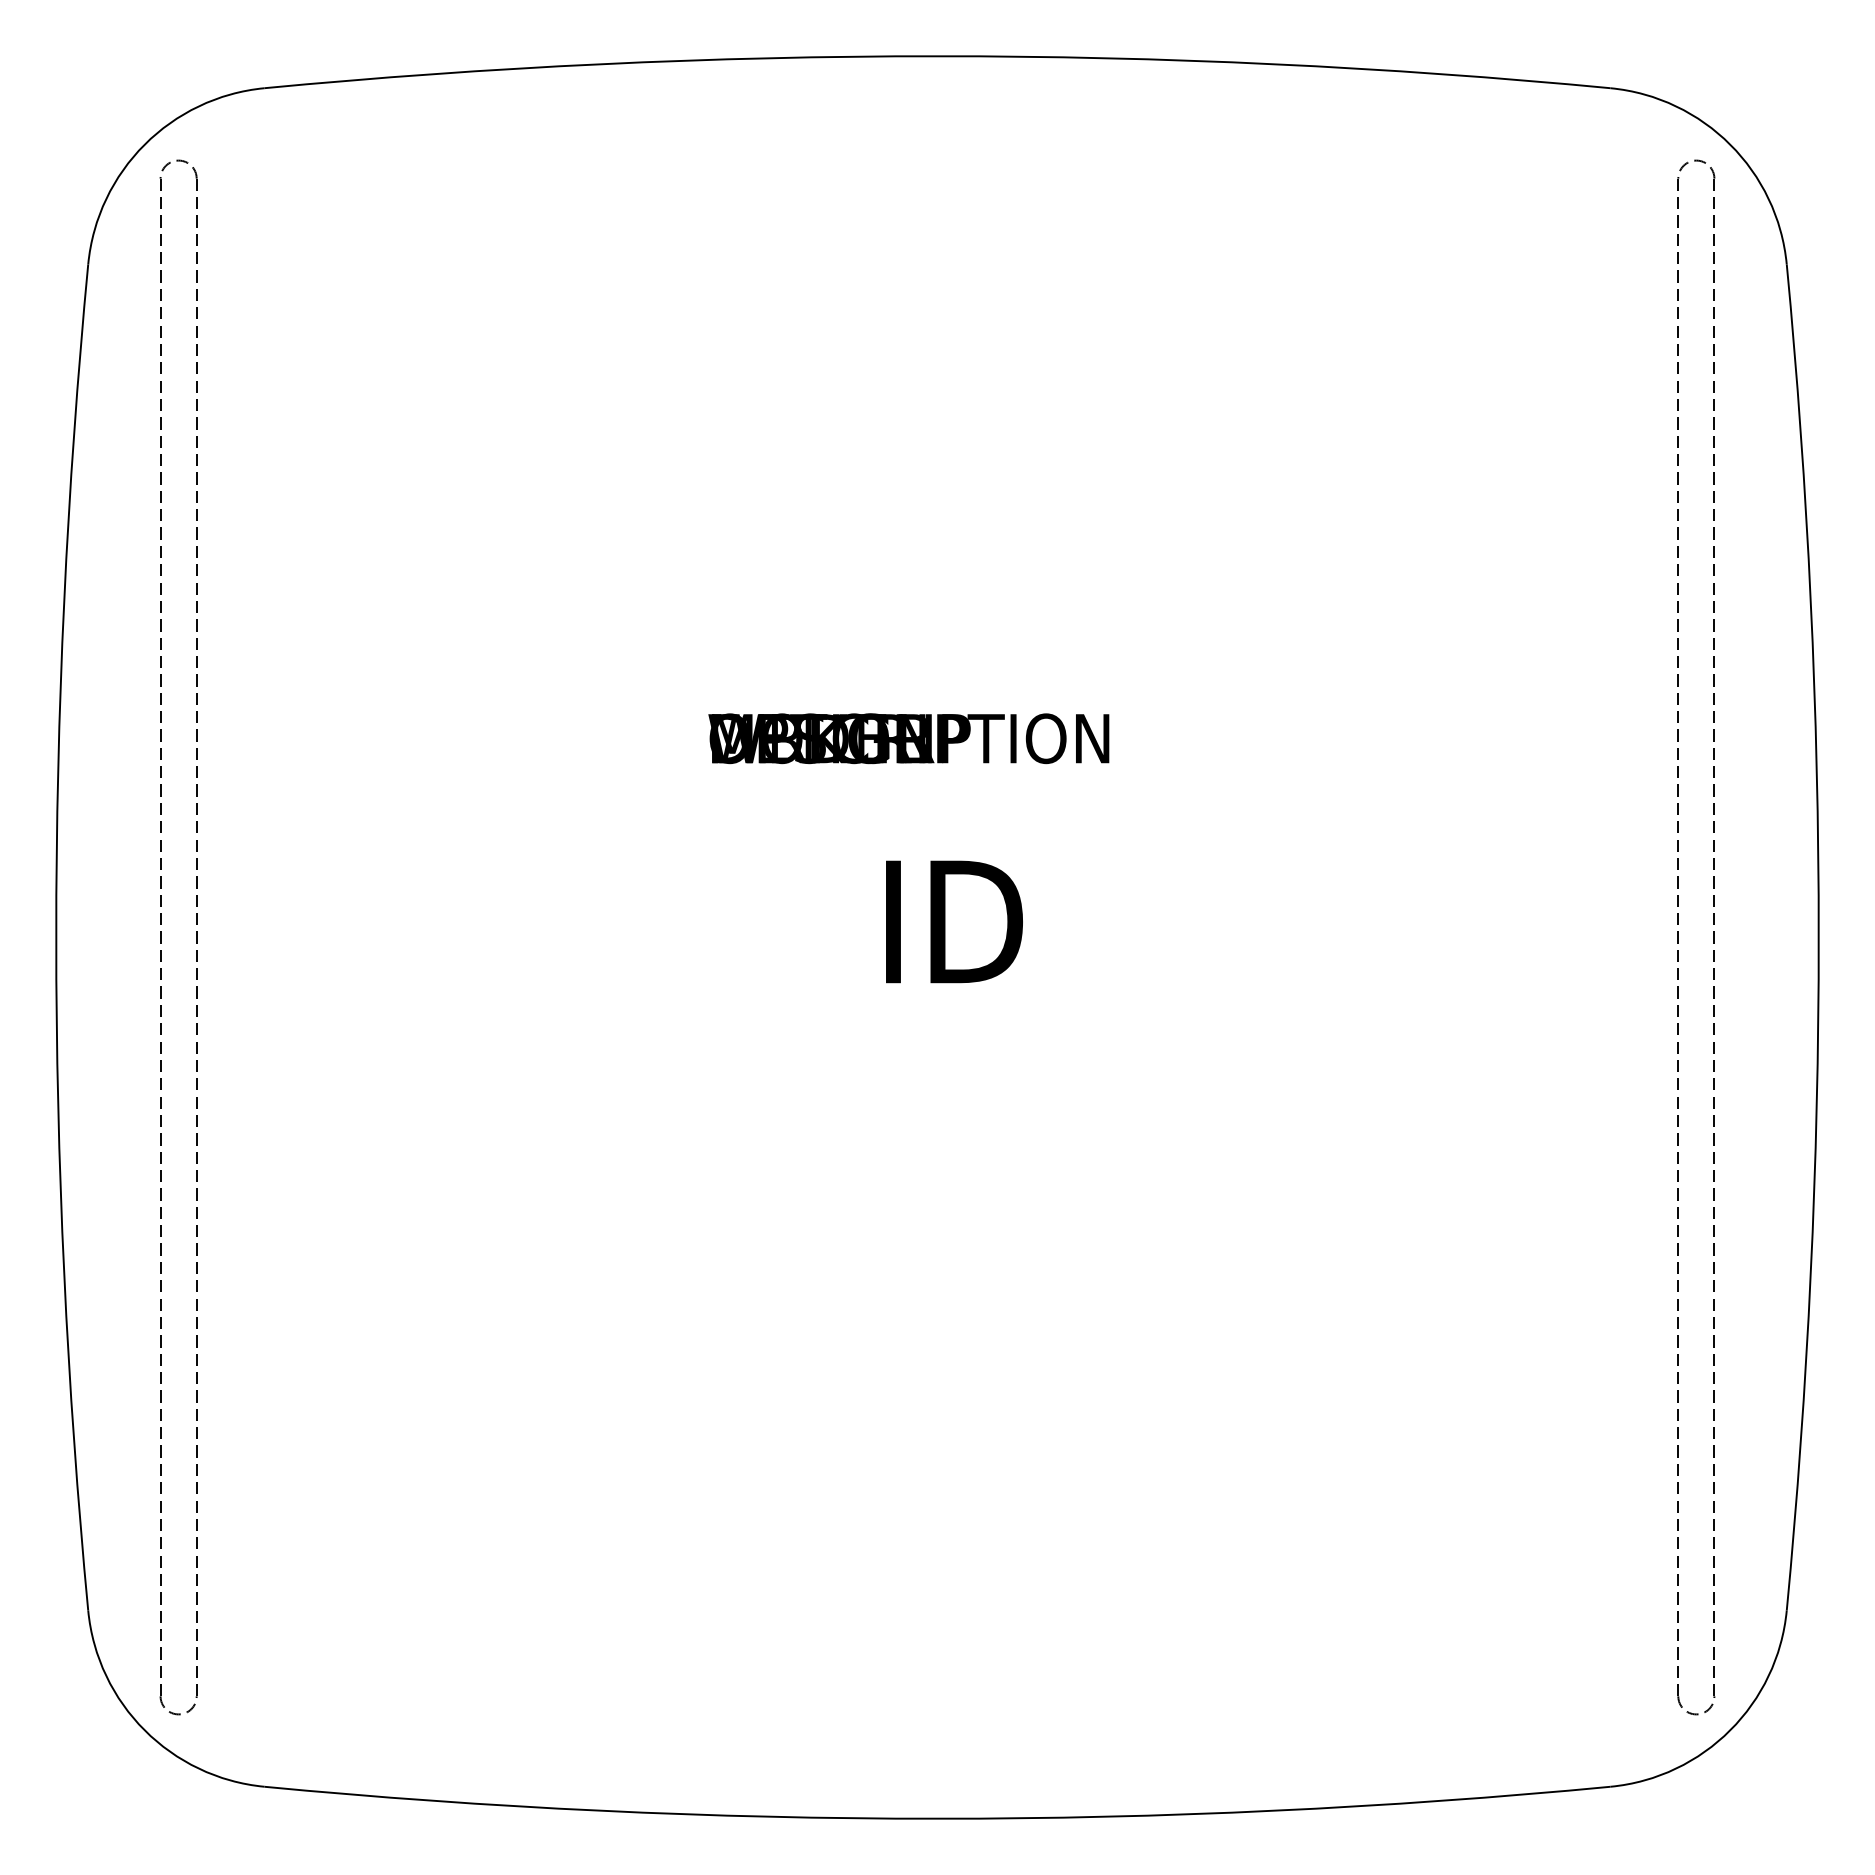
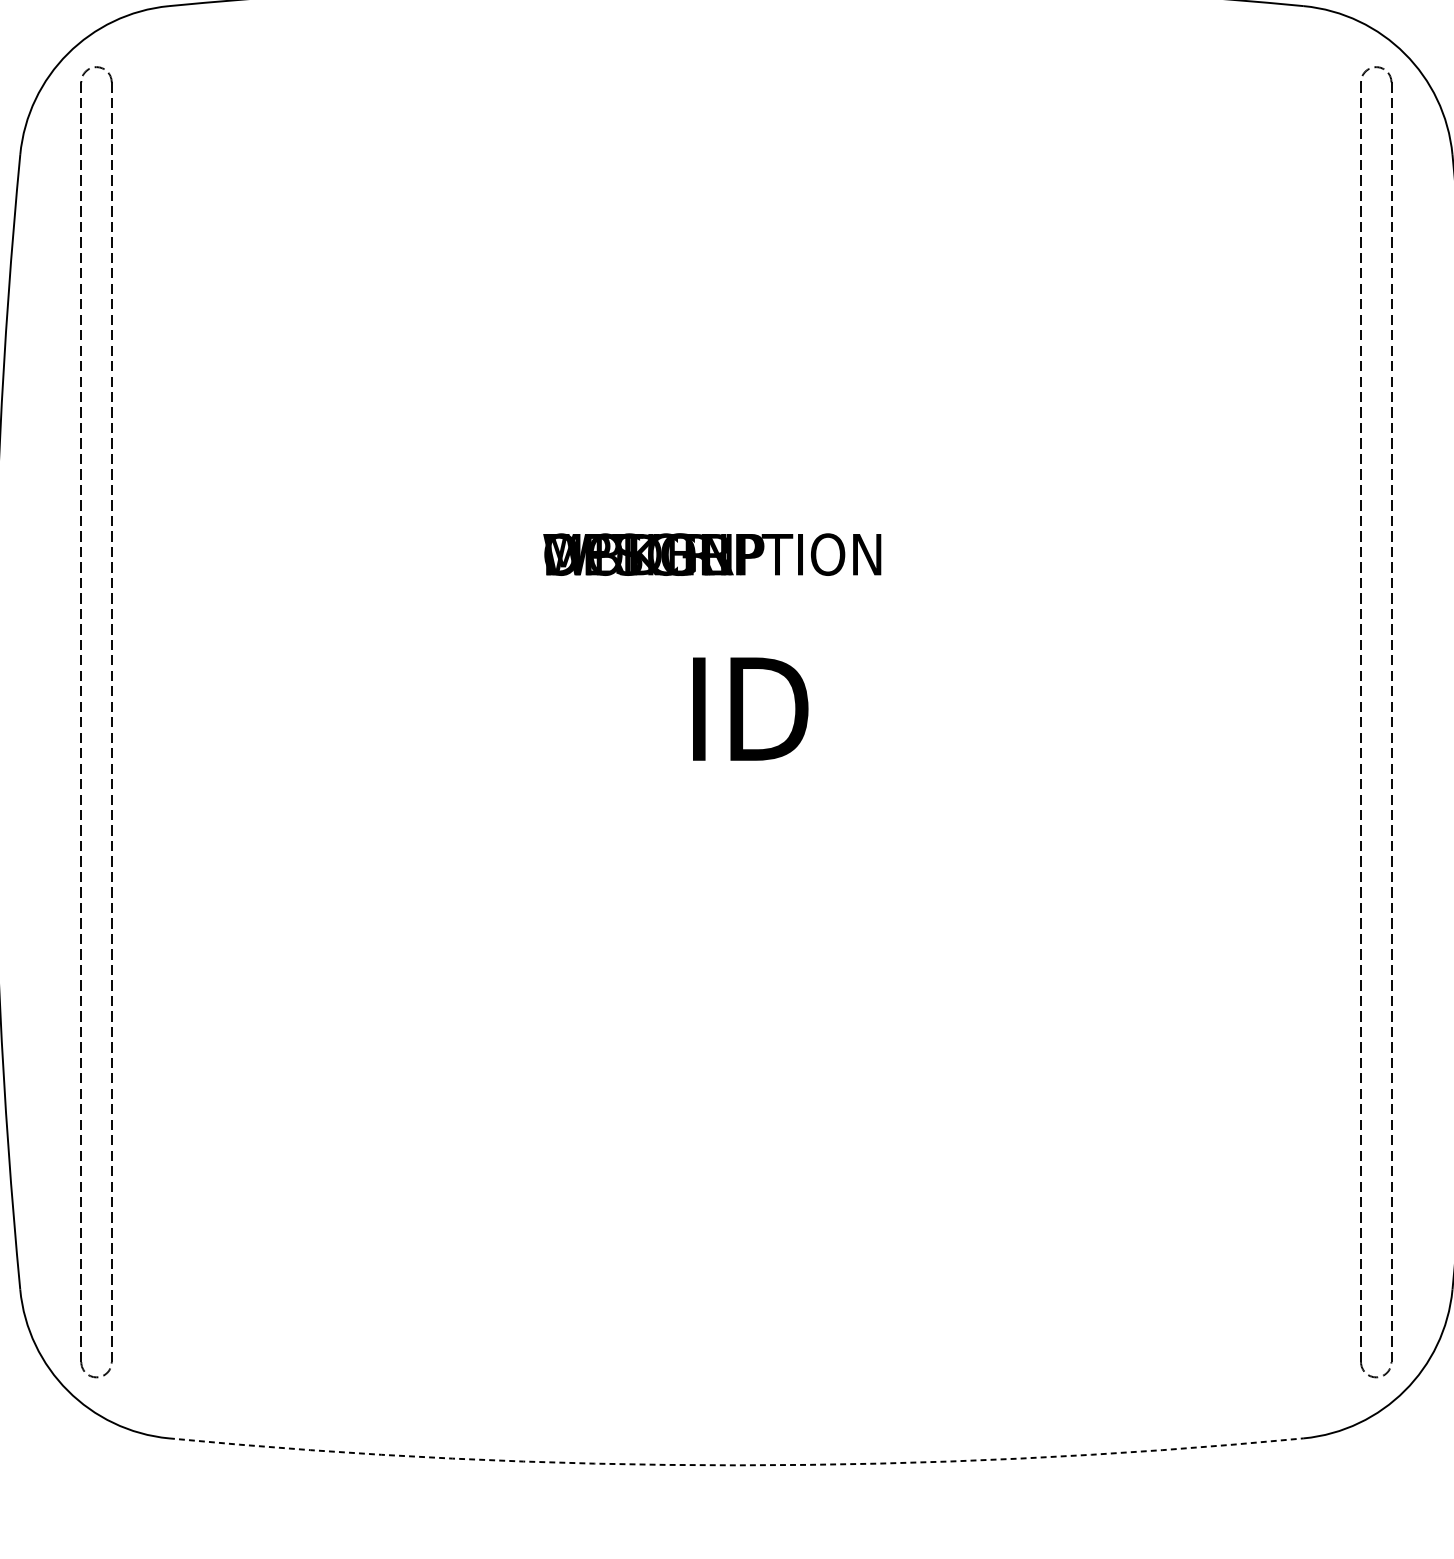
arc: (937, 1818) -> (736, 1465), solid -> dashed

